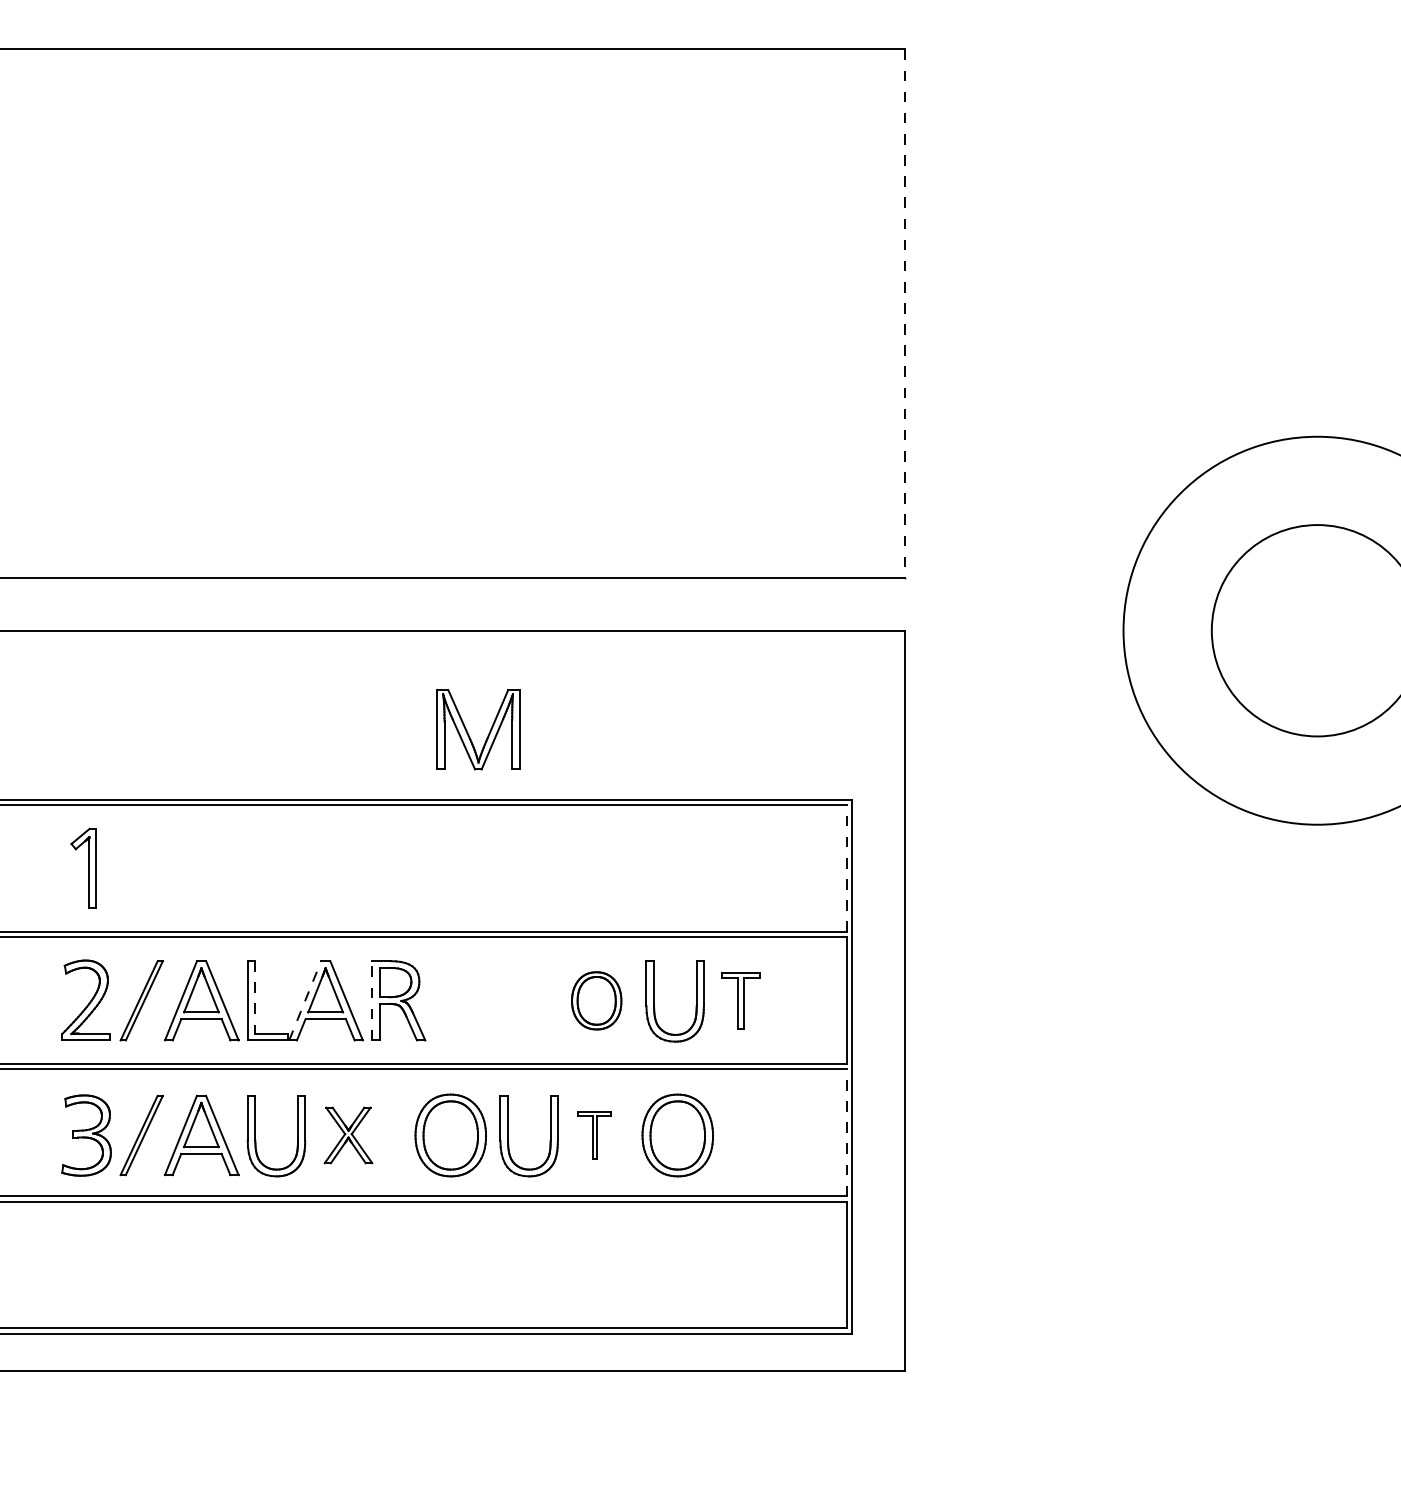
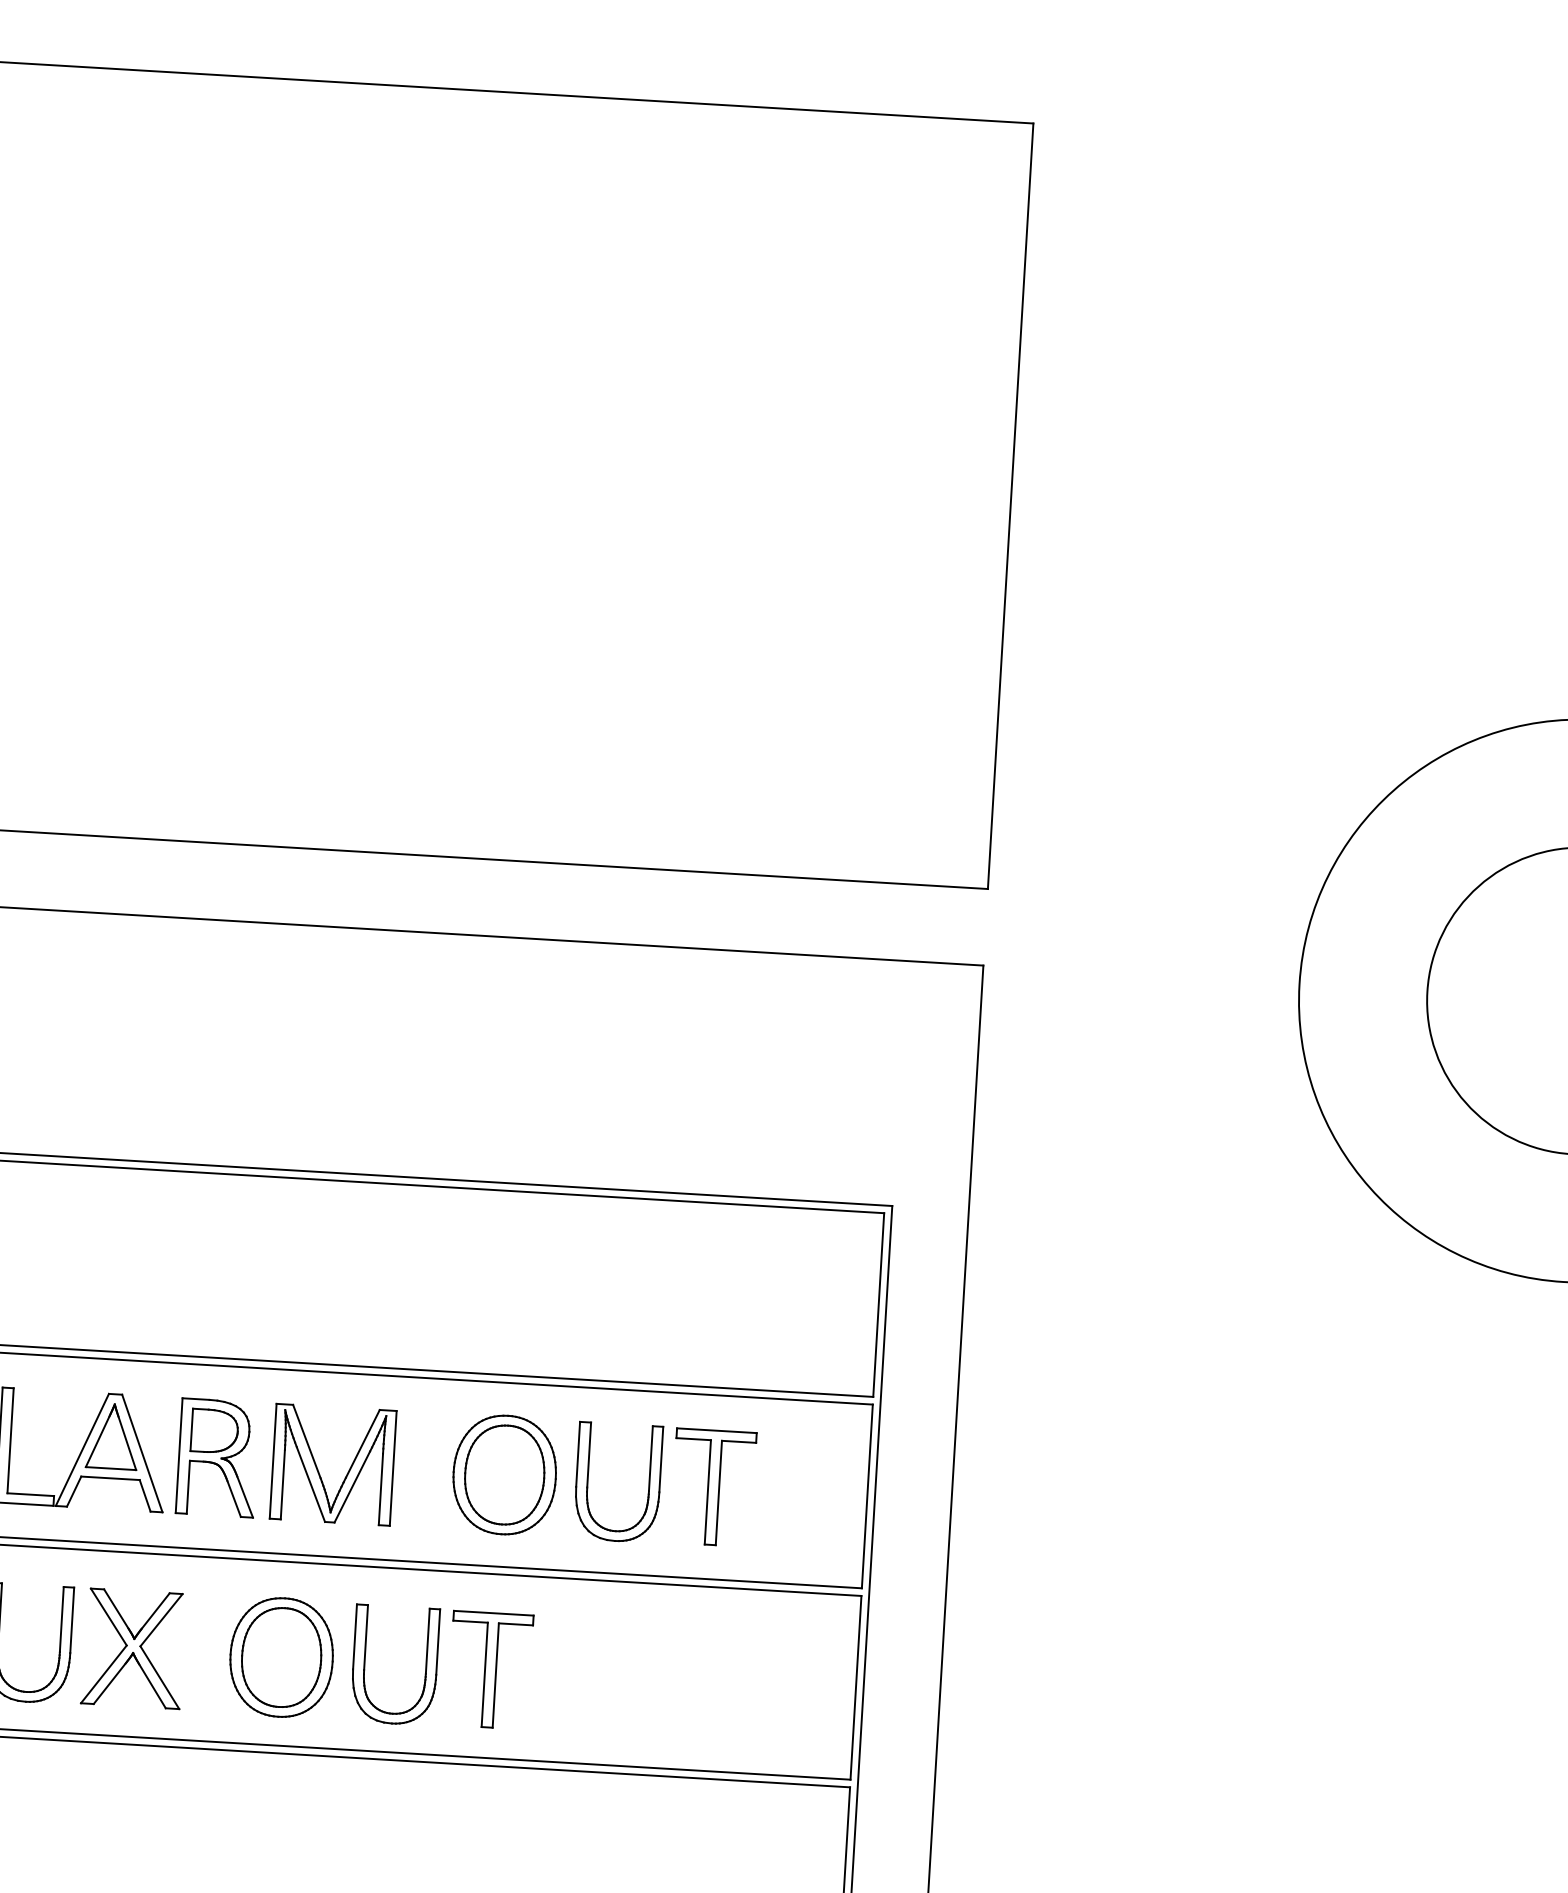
line: (905, 314) -> (1010, 507), dashed -> solid
part: (468, 732) -> (318, 1467), moved
line: (847, 868) -> (879, 1304), dashed -> solid
line: (255, 997) -> (10, 1440), dashed -> solid
line: (305, 1000) -> (82, 1449), dashed -> solid
line: (372, 1000) -> (179, 1455), dashed -> solid
part: (596, 1000) -> (504, 1474), size x1.43
part: (740, 1000) -> (712, 1486), size x1.43
line: (847, 1132) -> (856, 1687), dashed -> solid
part: (348, 1135) -> (133, 1648), size x1.43
part: (594, 1135) -> (489, 1669), size x1.67
part: (677, 1135) -> (610, 1677), removed

